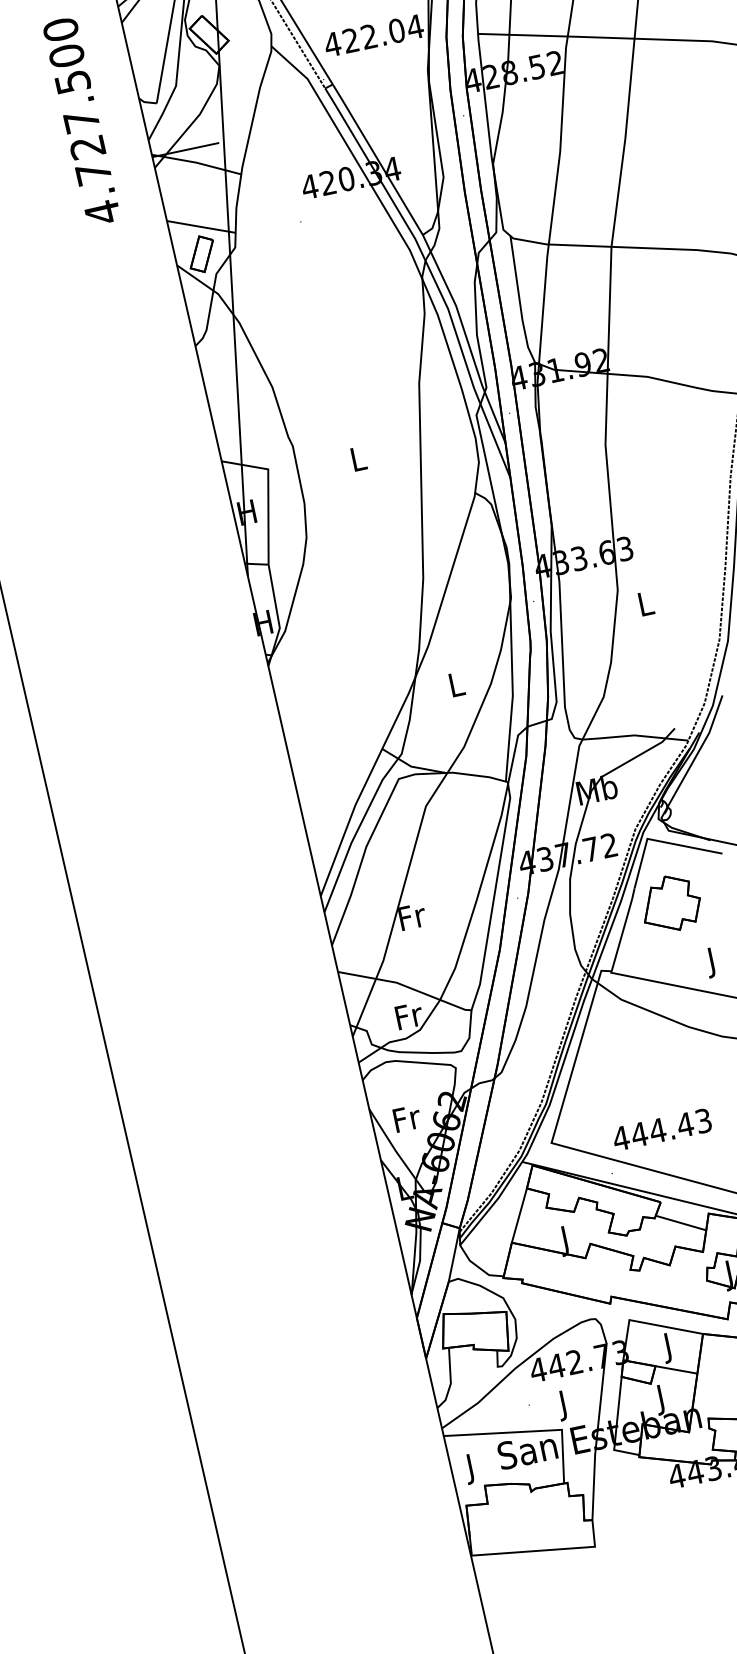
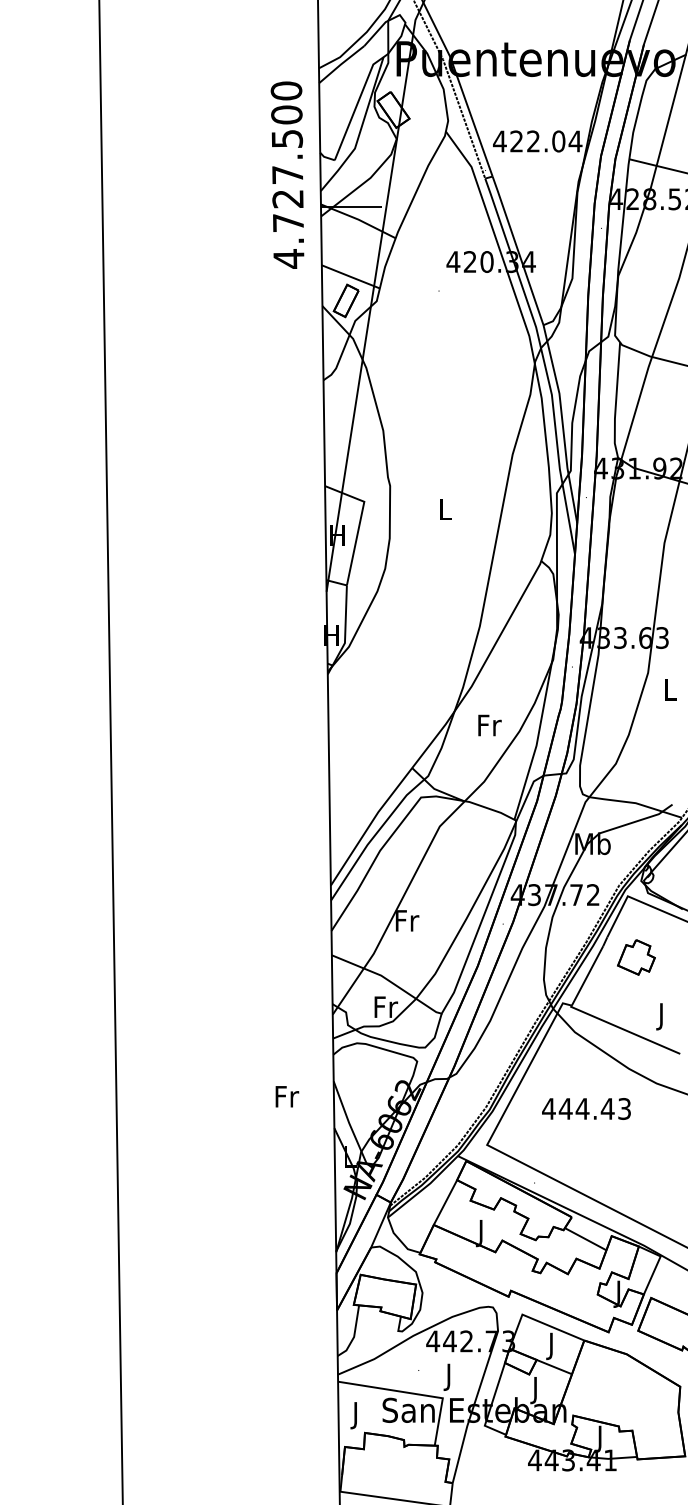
text: (81, 120) -> (287, 174), moved
text: (456, 684) -> (489, 725), L -> Fr
part: (671, 903) -> (636, 957), size x0.7
text: (407, 1118) -> (287, 1096), moved
text: (661, 1129) -> (586, 1108), moved

